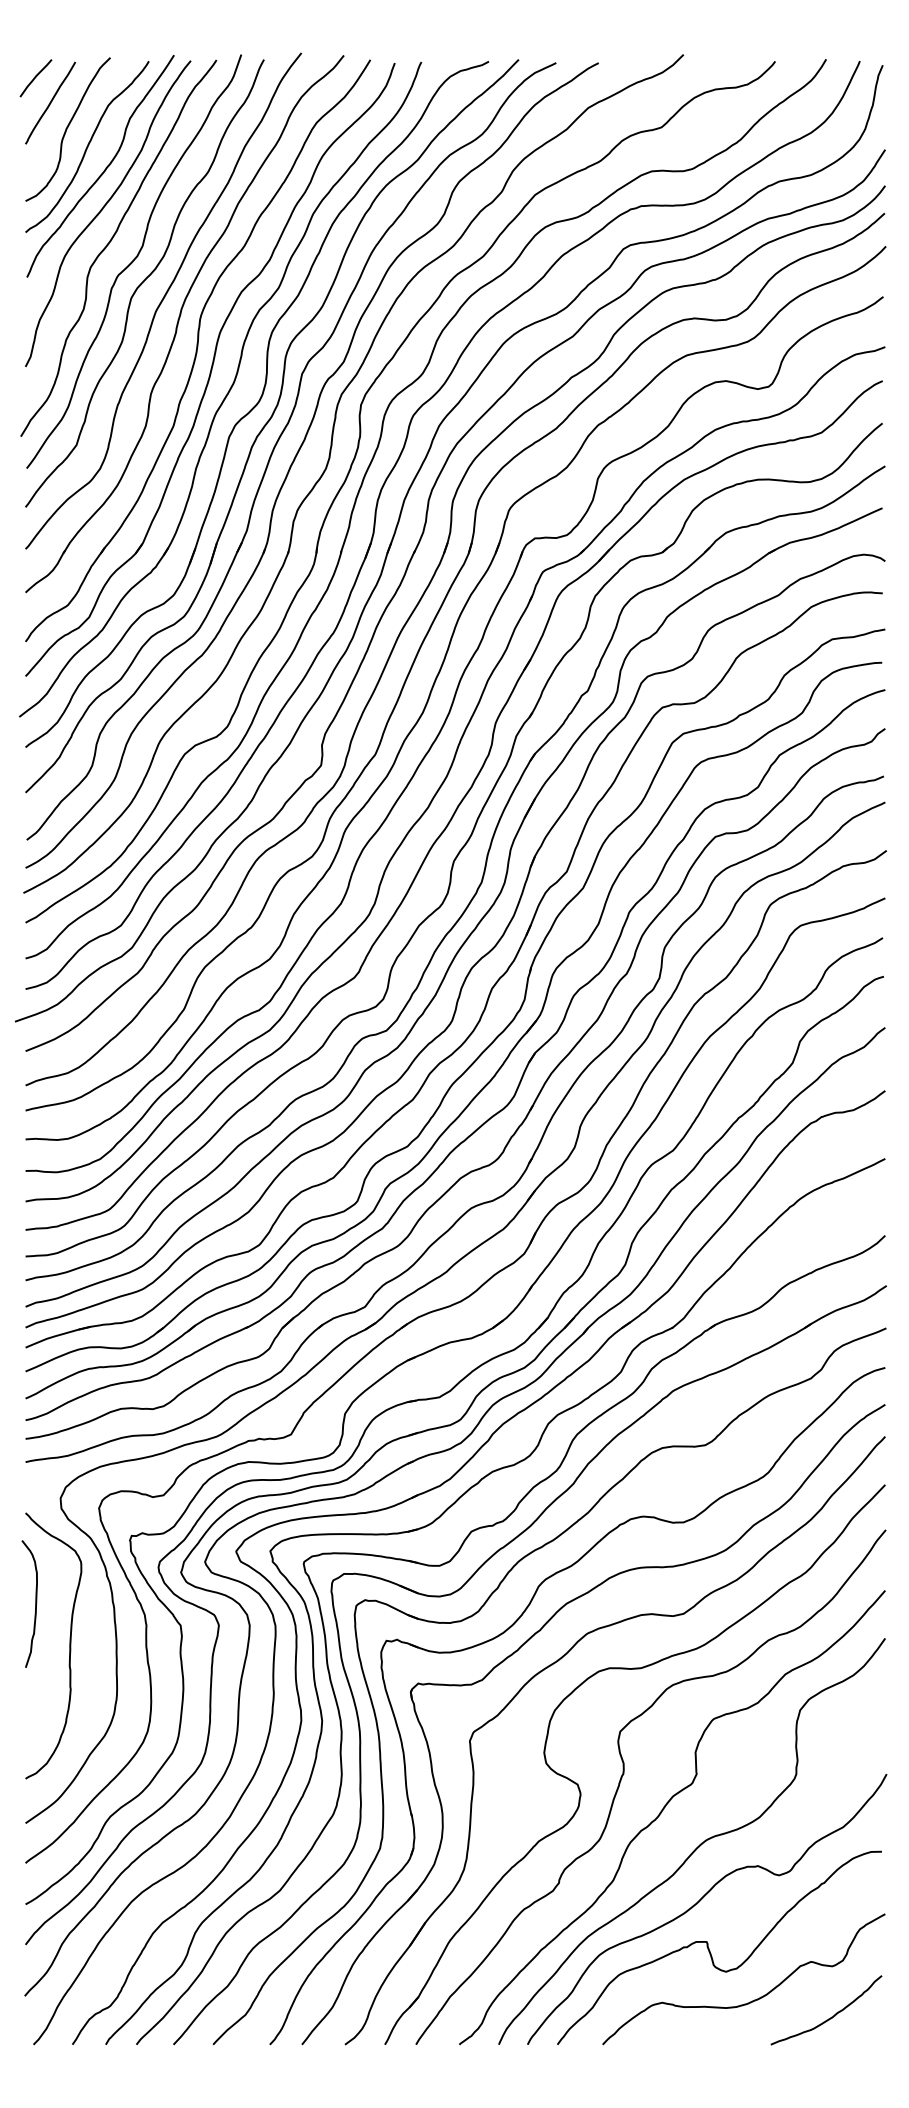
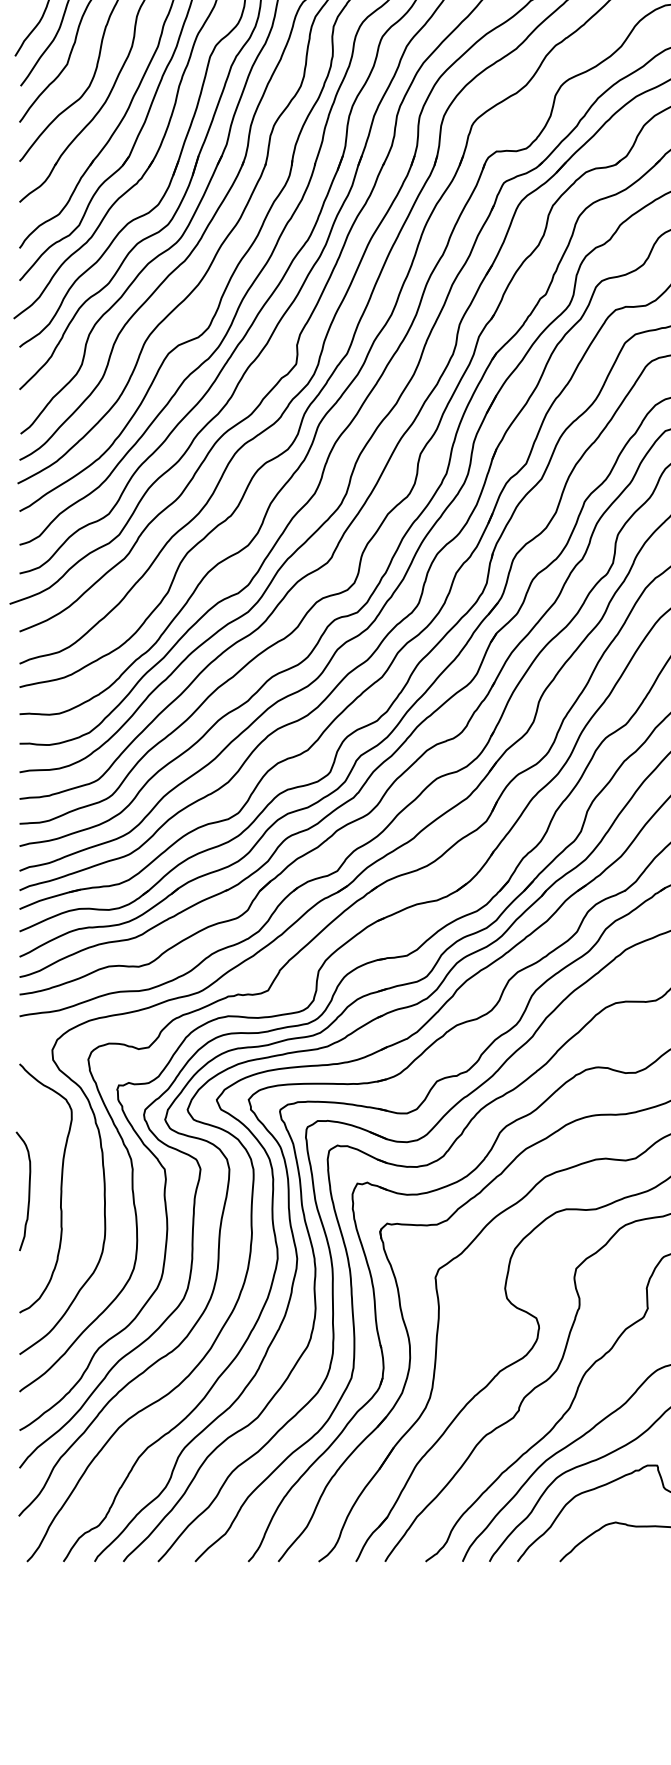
curve: (35, 1603) -> (28, 1190), moved

